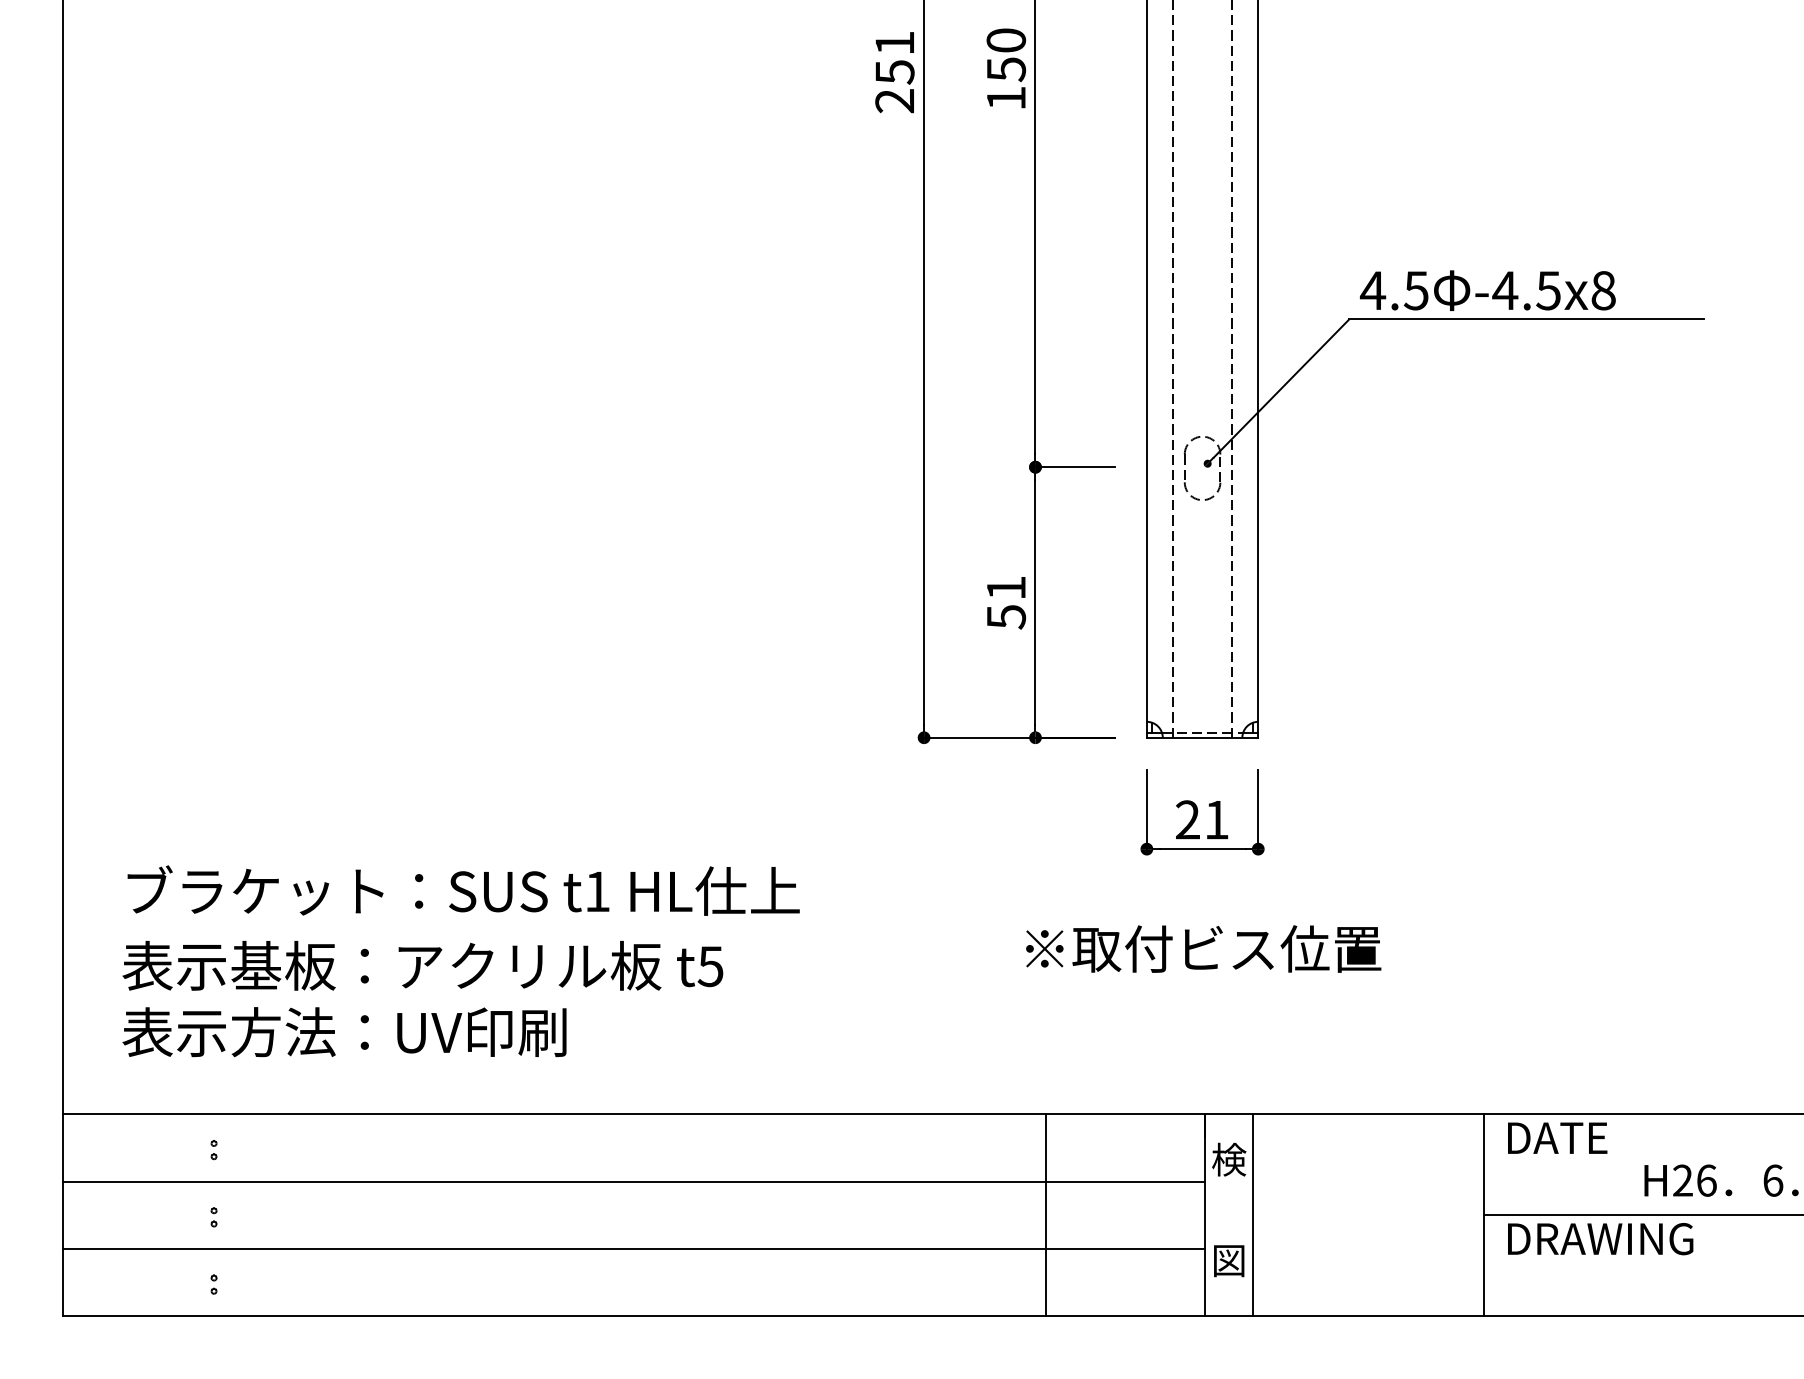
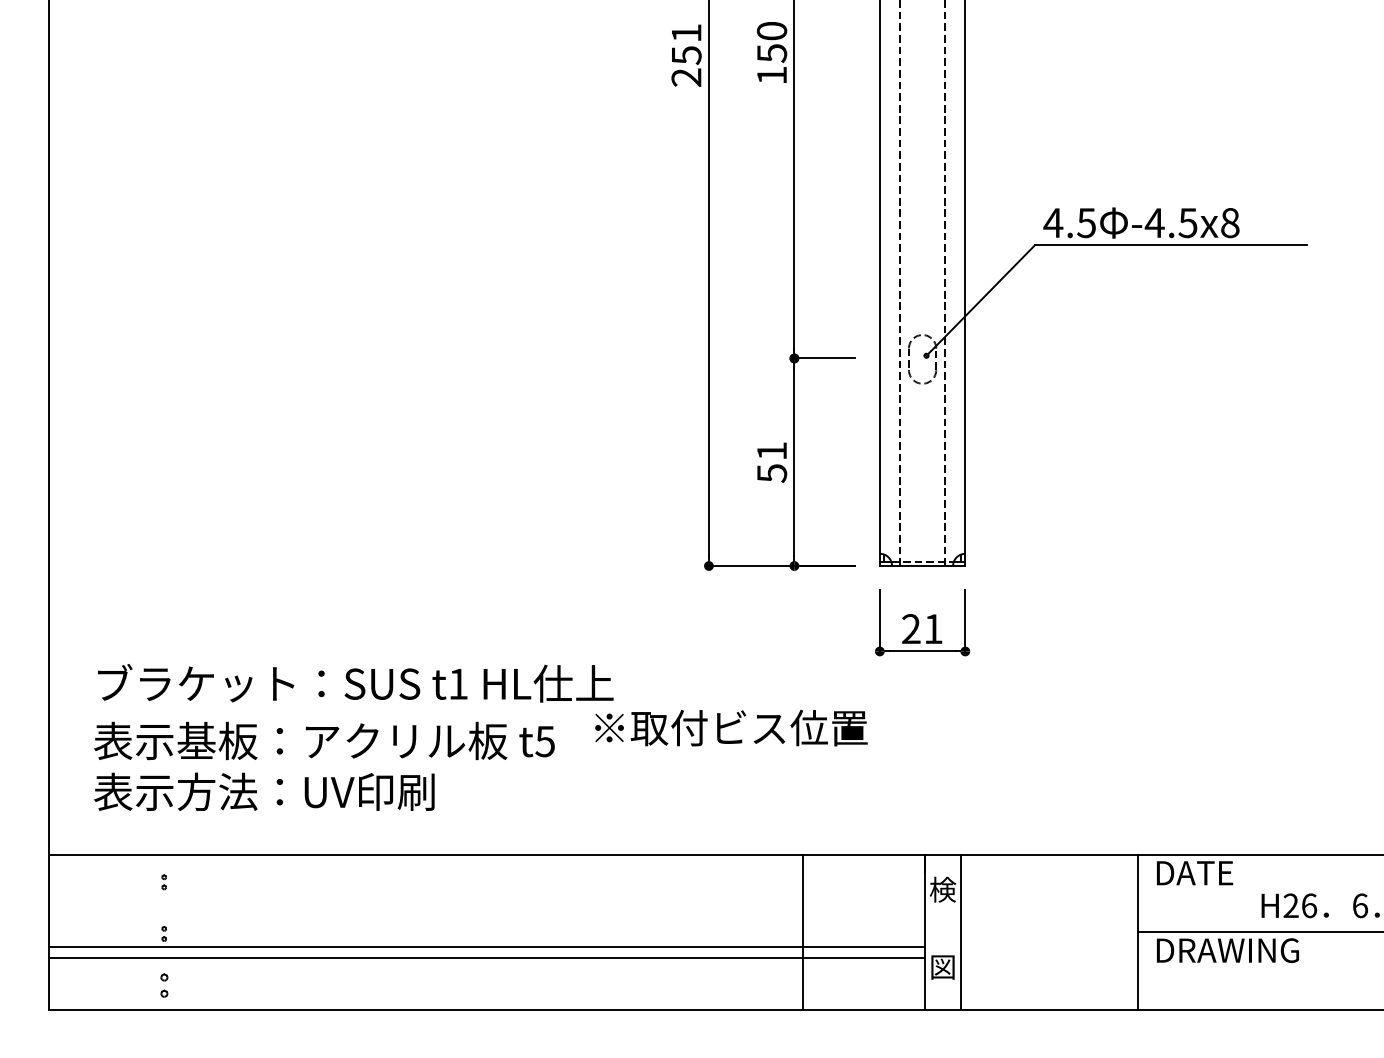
text: (1203, 948) -> (731, 727), moved
line: (634, 1181) -> (486, 946), moved
part: (213, 1284) -> (163, 985), size x1.6

